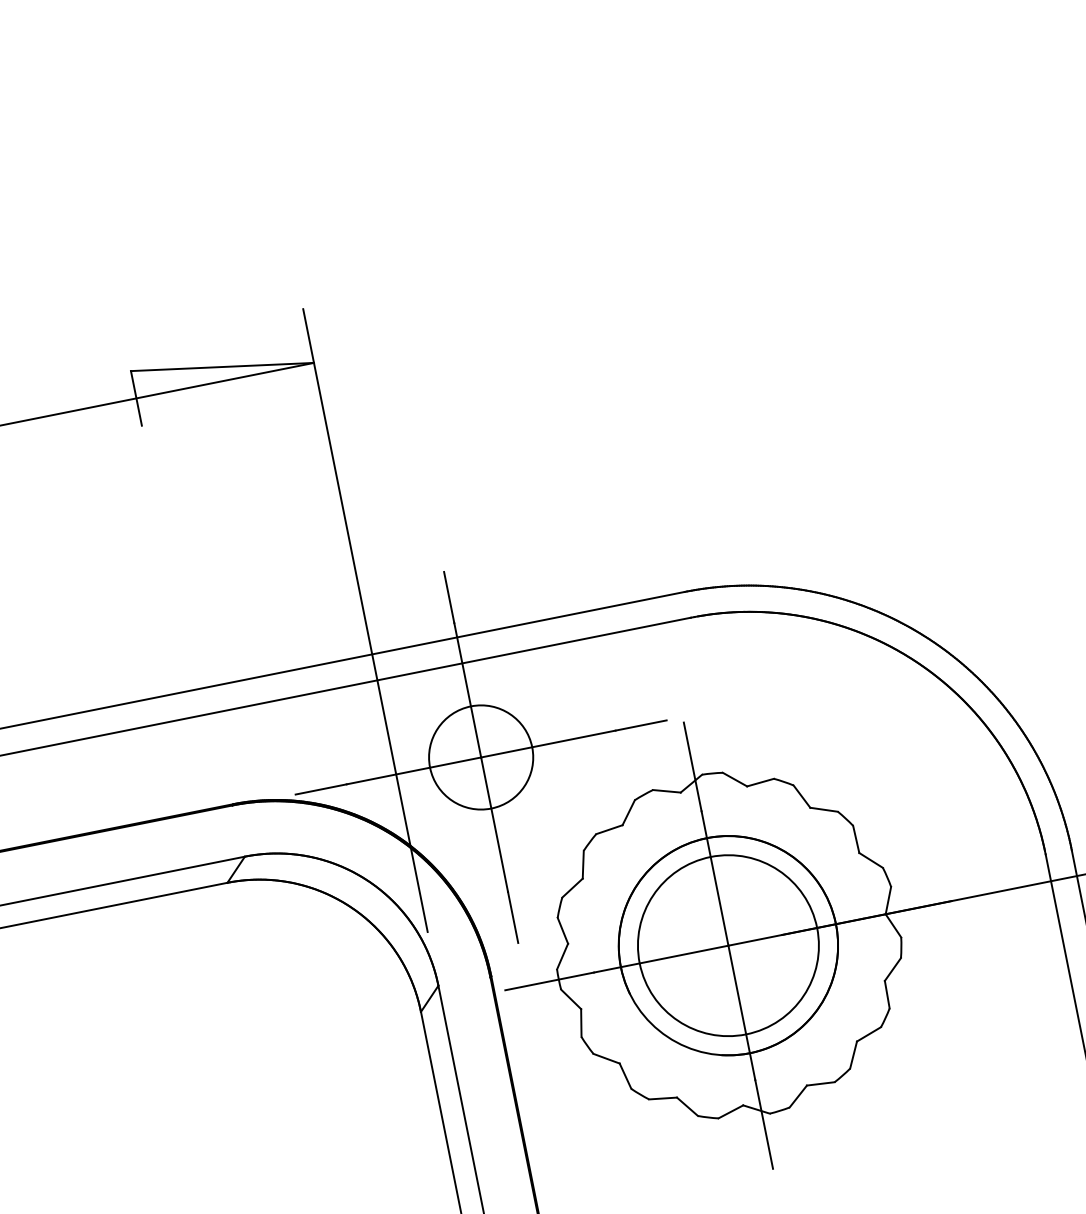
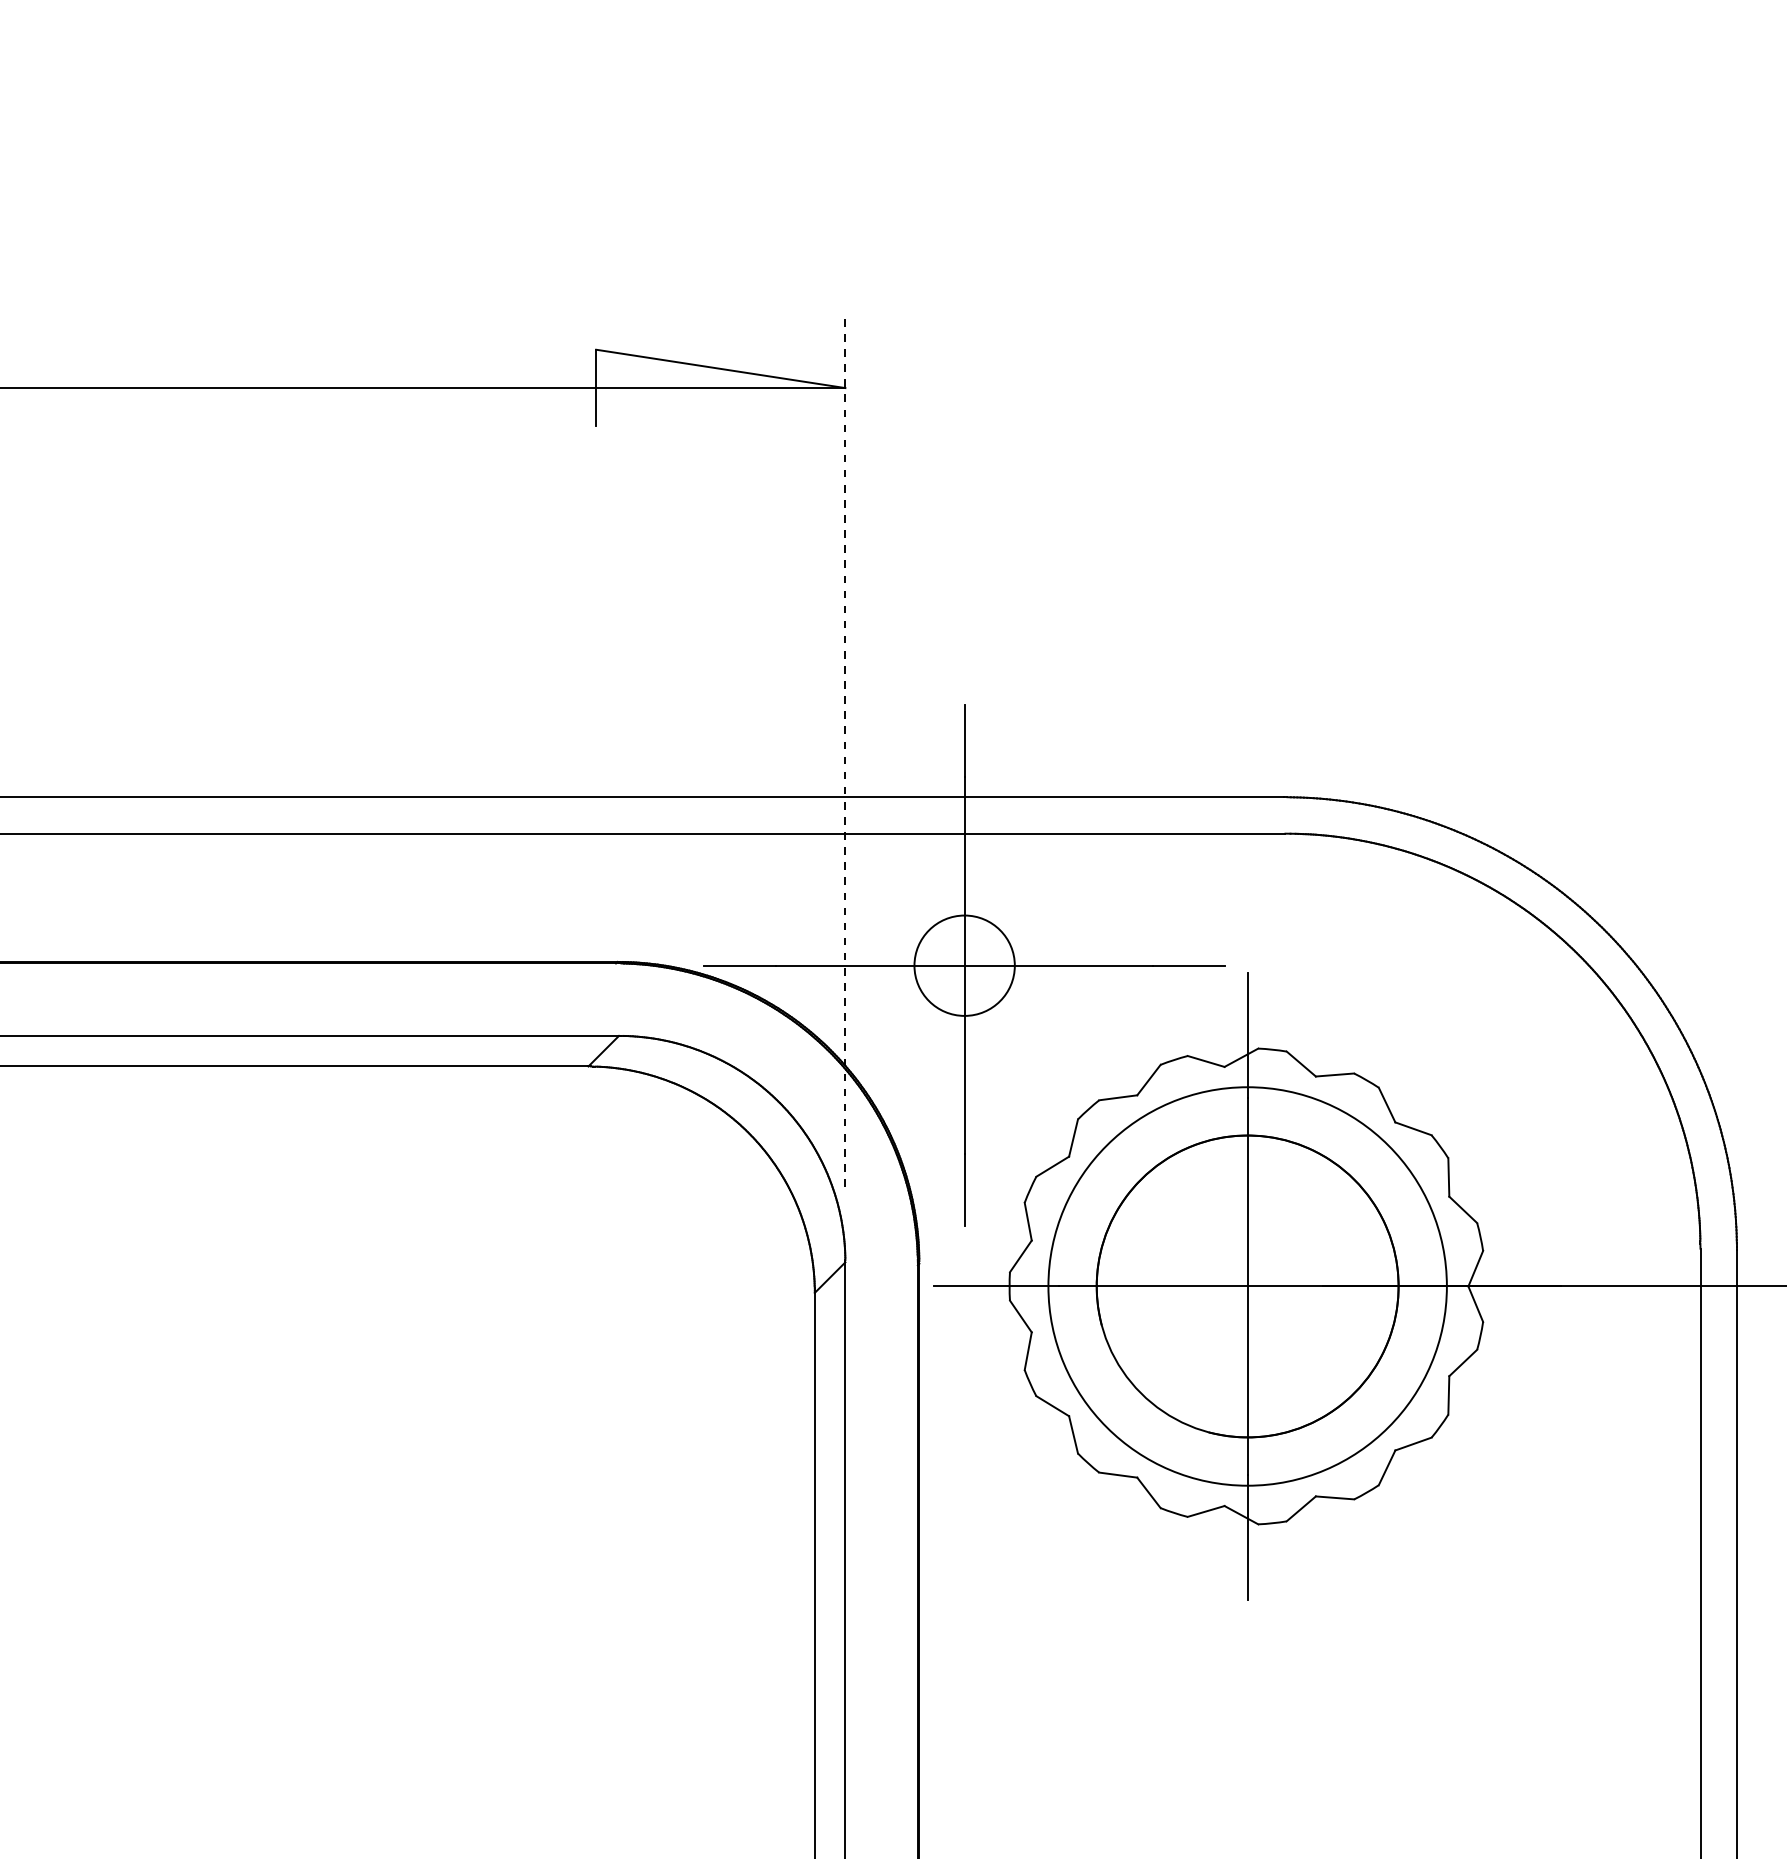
line: (365, 620) -> (845, 749), solid -> dashed
circle: (481, 757) -> (964, 965), size x0.7
circle: (728, 945) -> (1247, 1286), size x1.6

